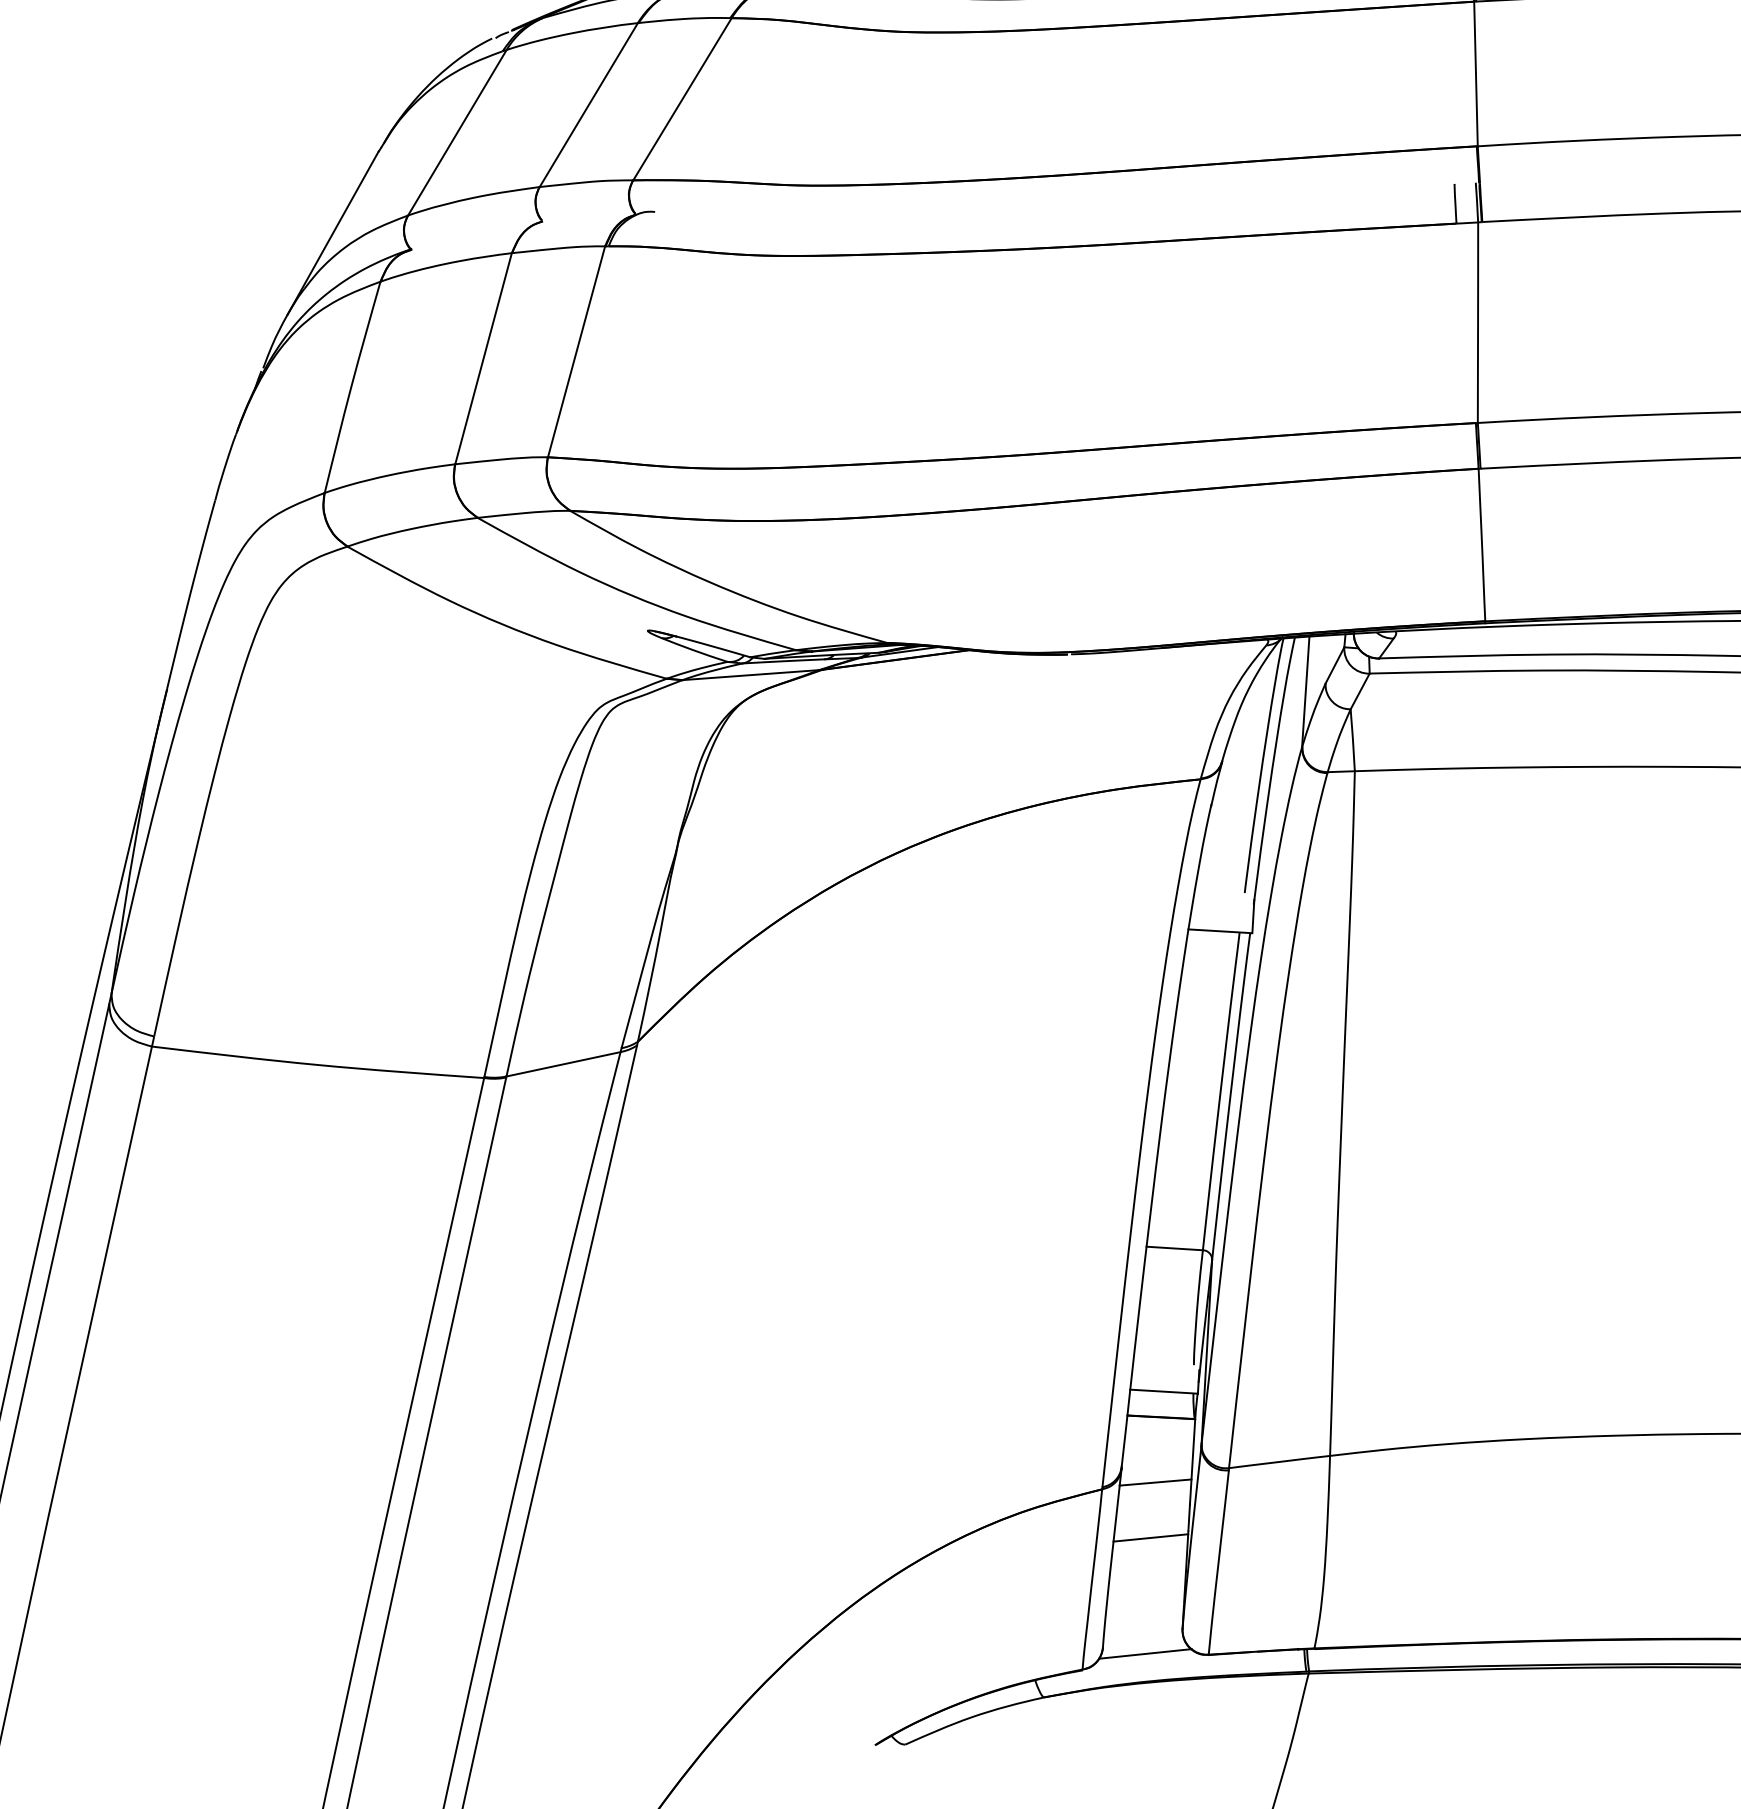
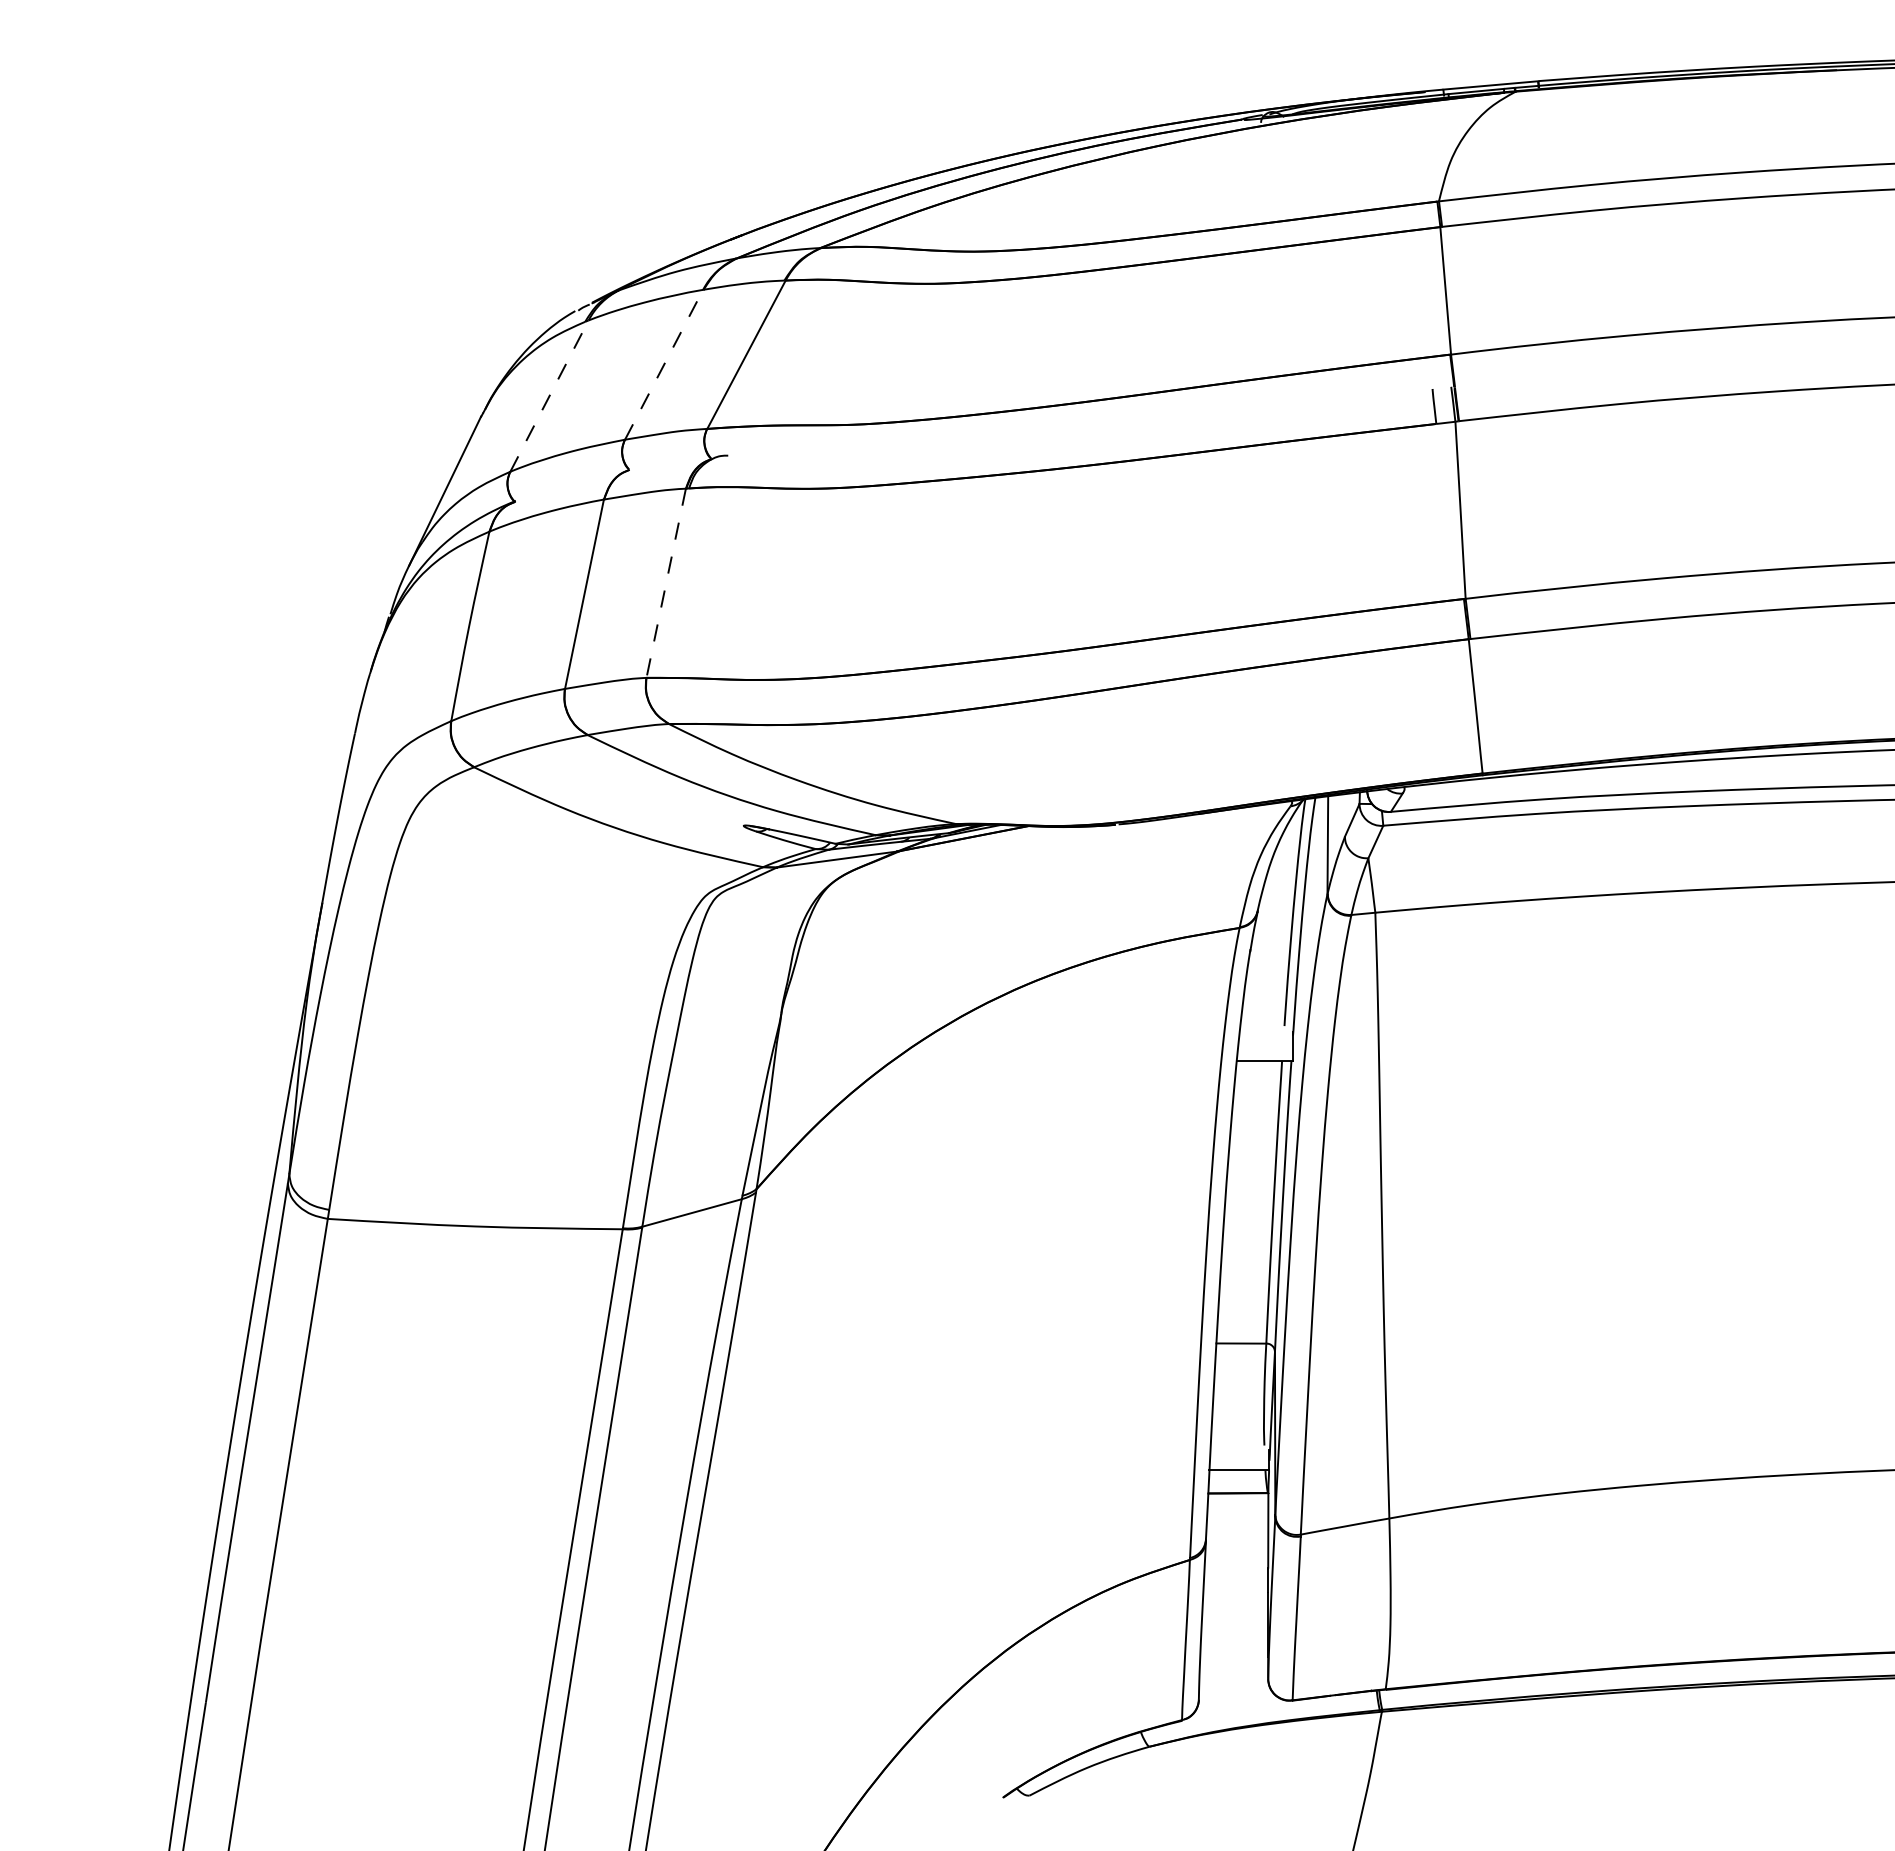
line: (589, 104) -> (664, 364), solid -> dashed
line: (457, 132) -> (549, 395), solid -> dashed
line: (576, 352) -> (666, 583), solid -> dashed
line: (1155, 1481) -> (1236, 1550), removed
line: (1150, 1538) -> (1235, 1600), removed
line: (1145, 1653) -> (1236, 1702), removed

